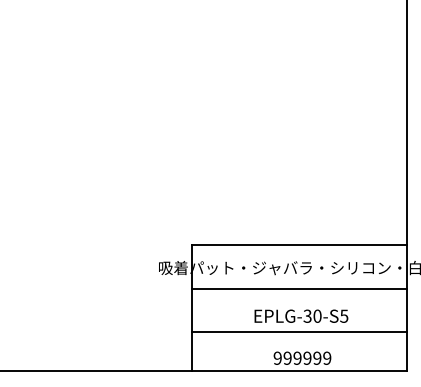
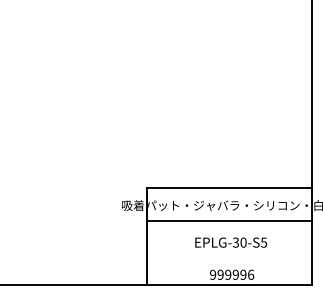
line: (299, 331) -> (229, 254), removed
text: (327, 357) -> (251, 274), 999999 -> 999996

